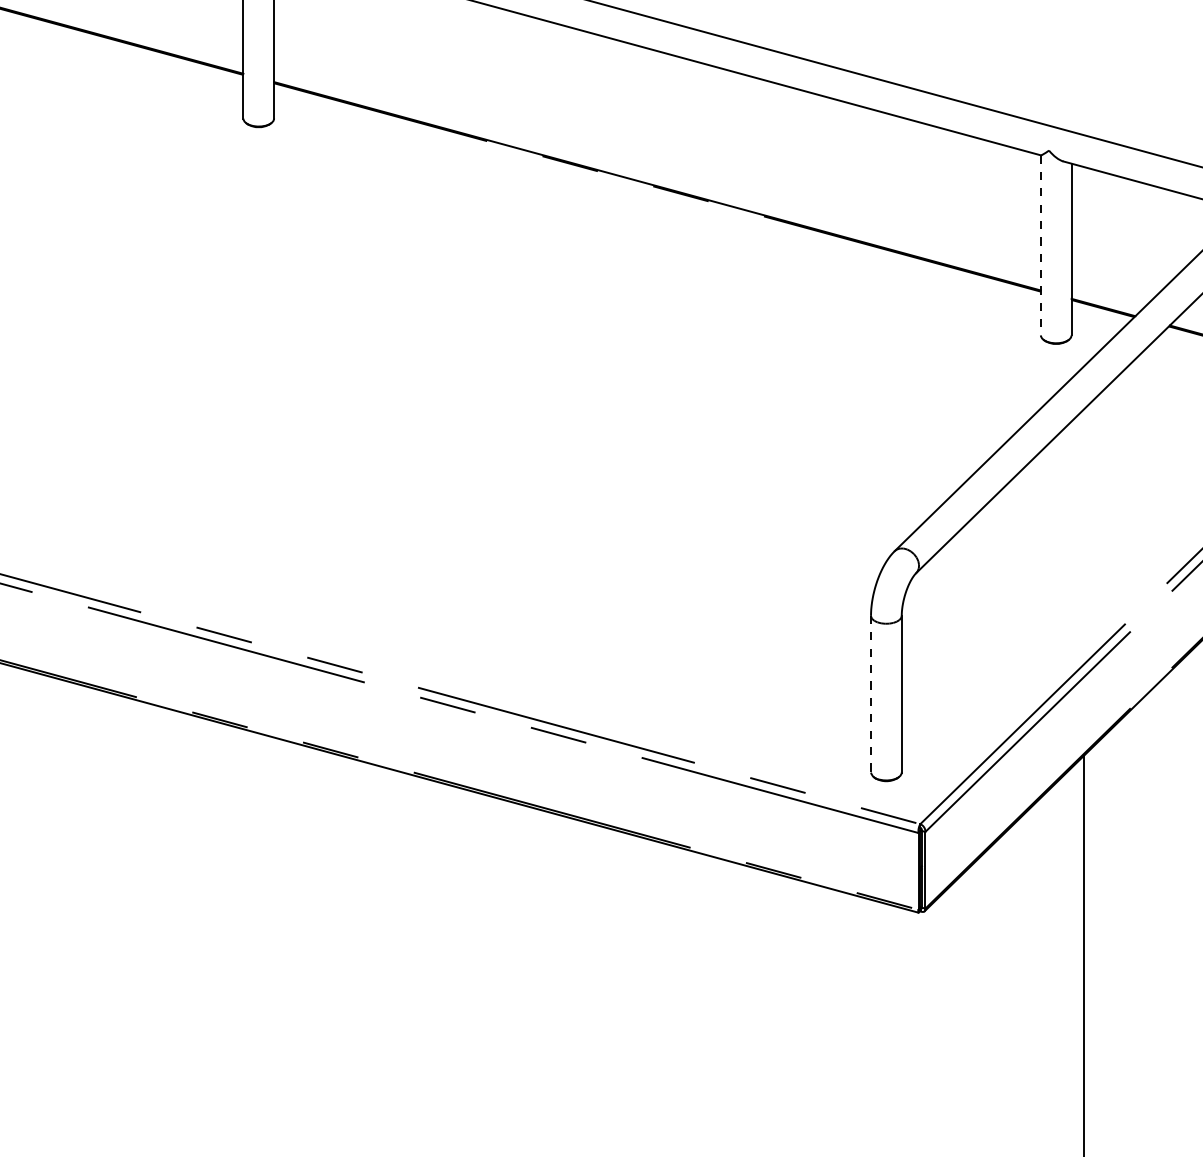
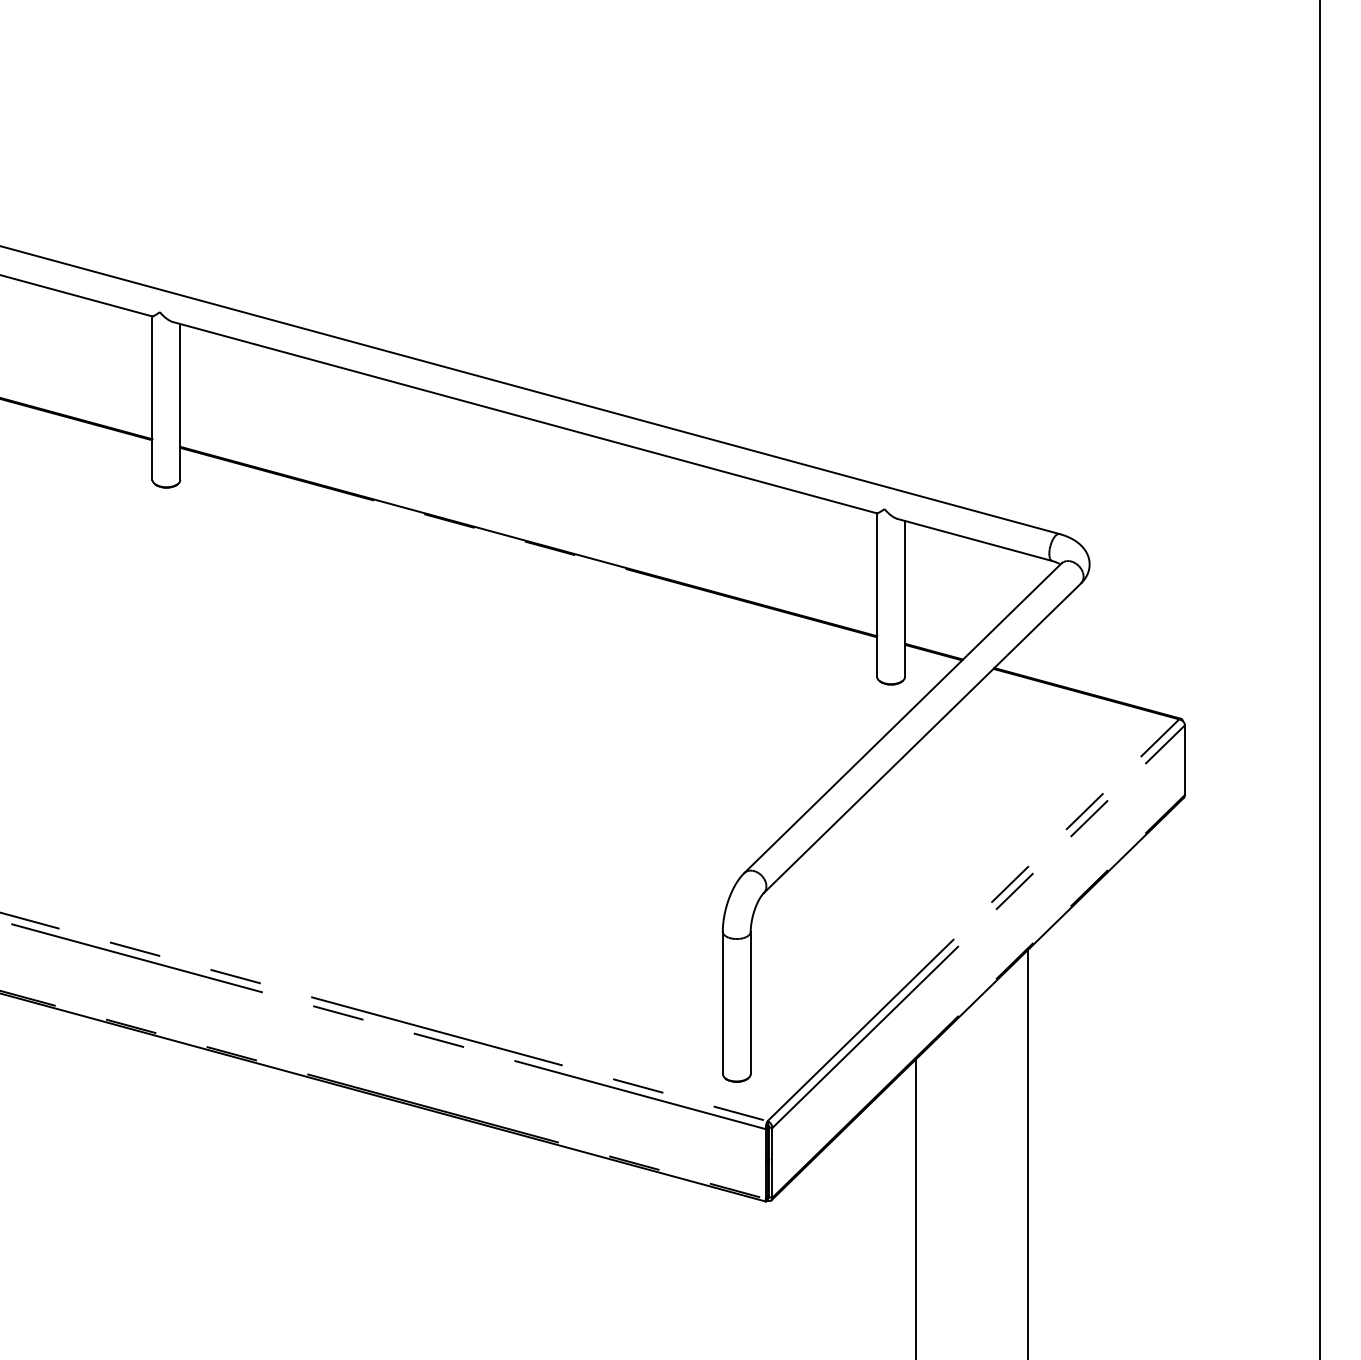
line: (1041, 245) -> (877, 595), dashed -> solid
line: (870, 694) -> (722, 1003), dashed -> solid

